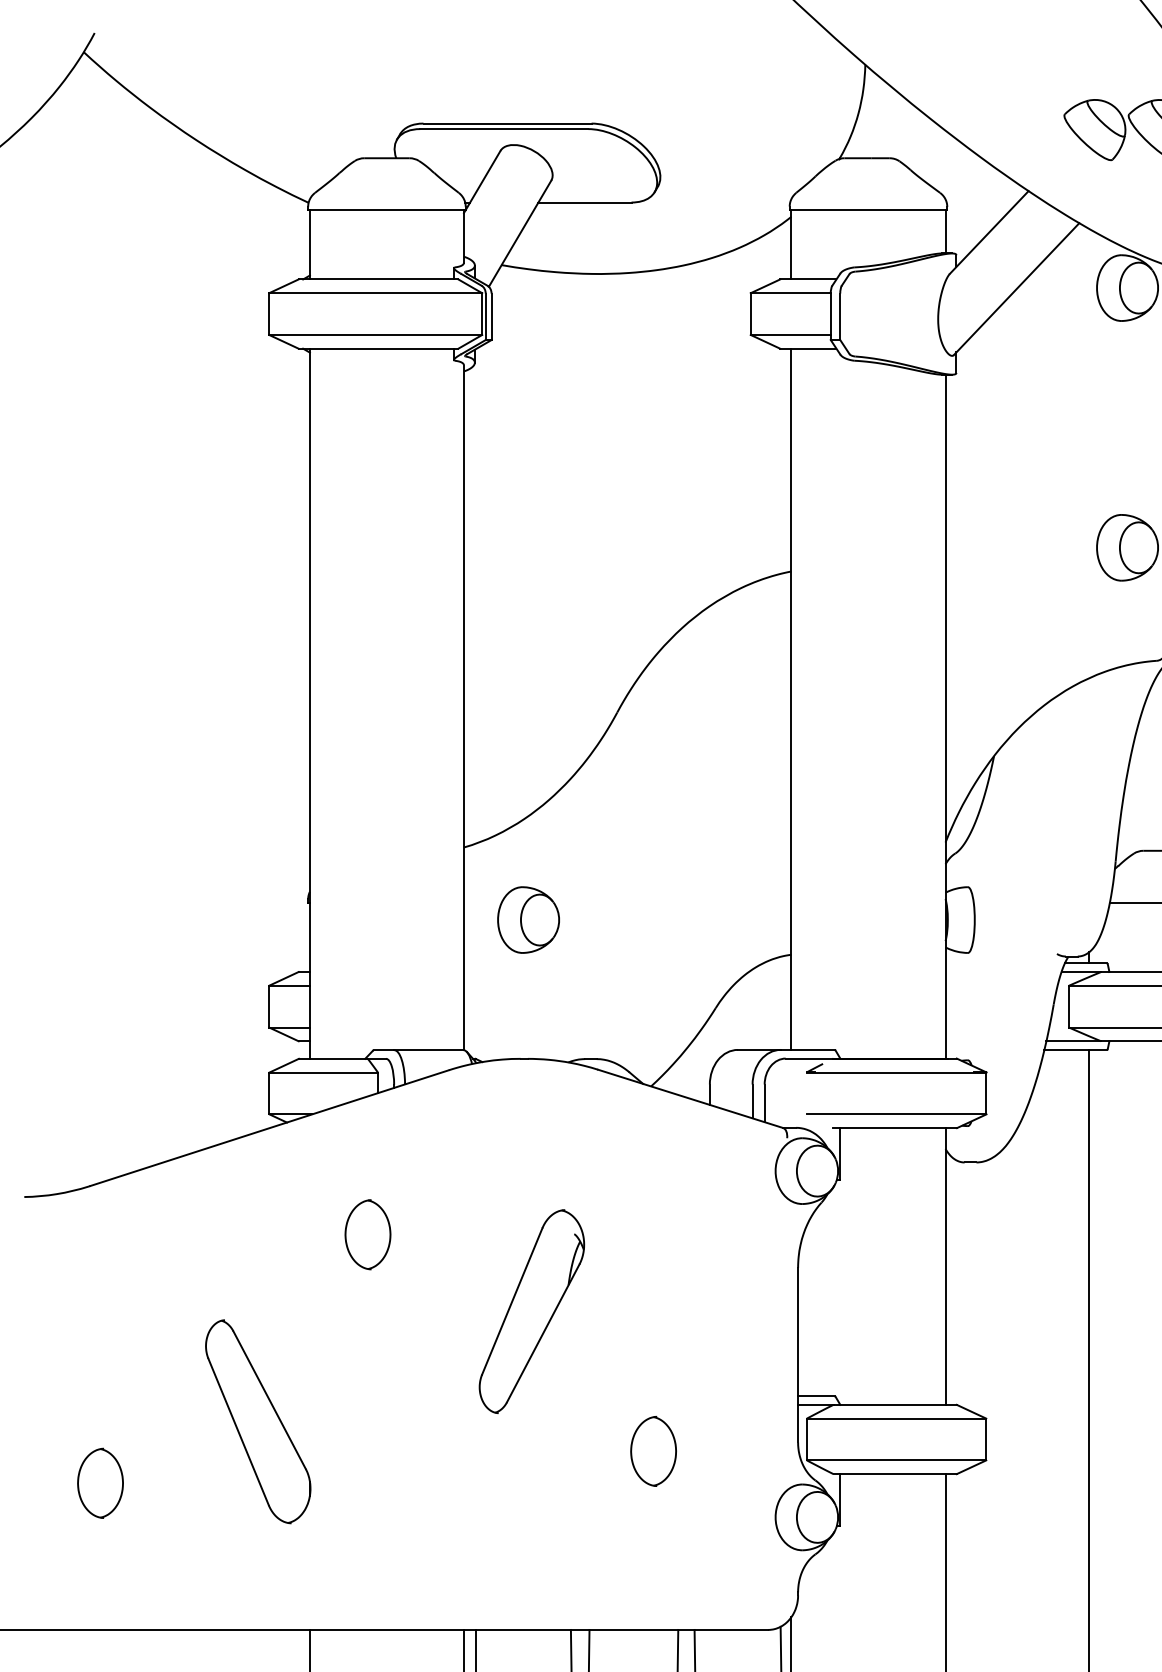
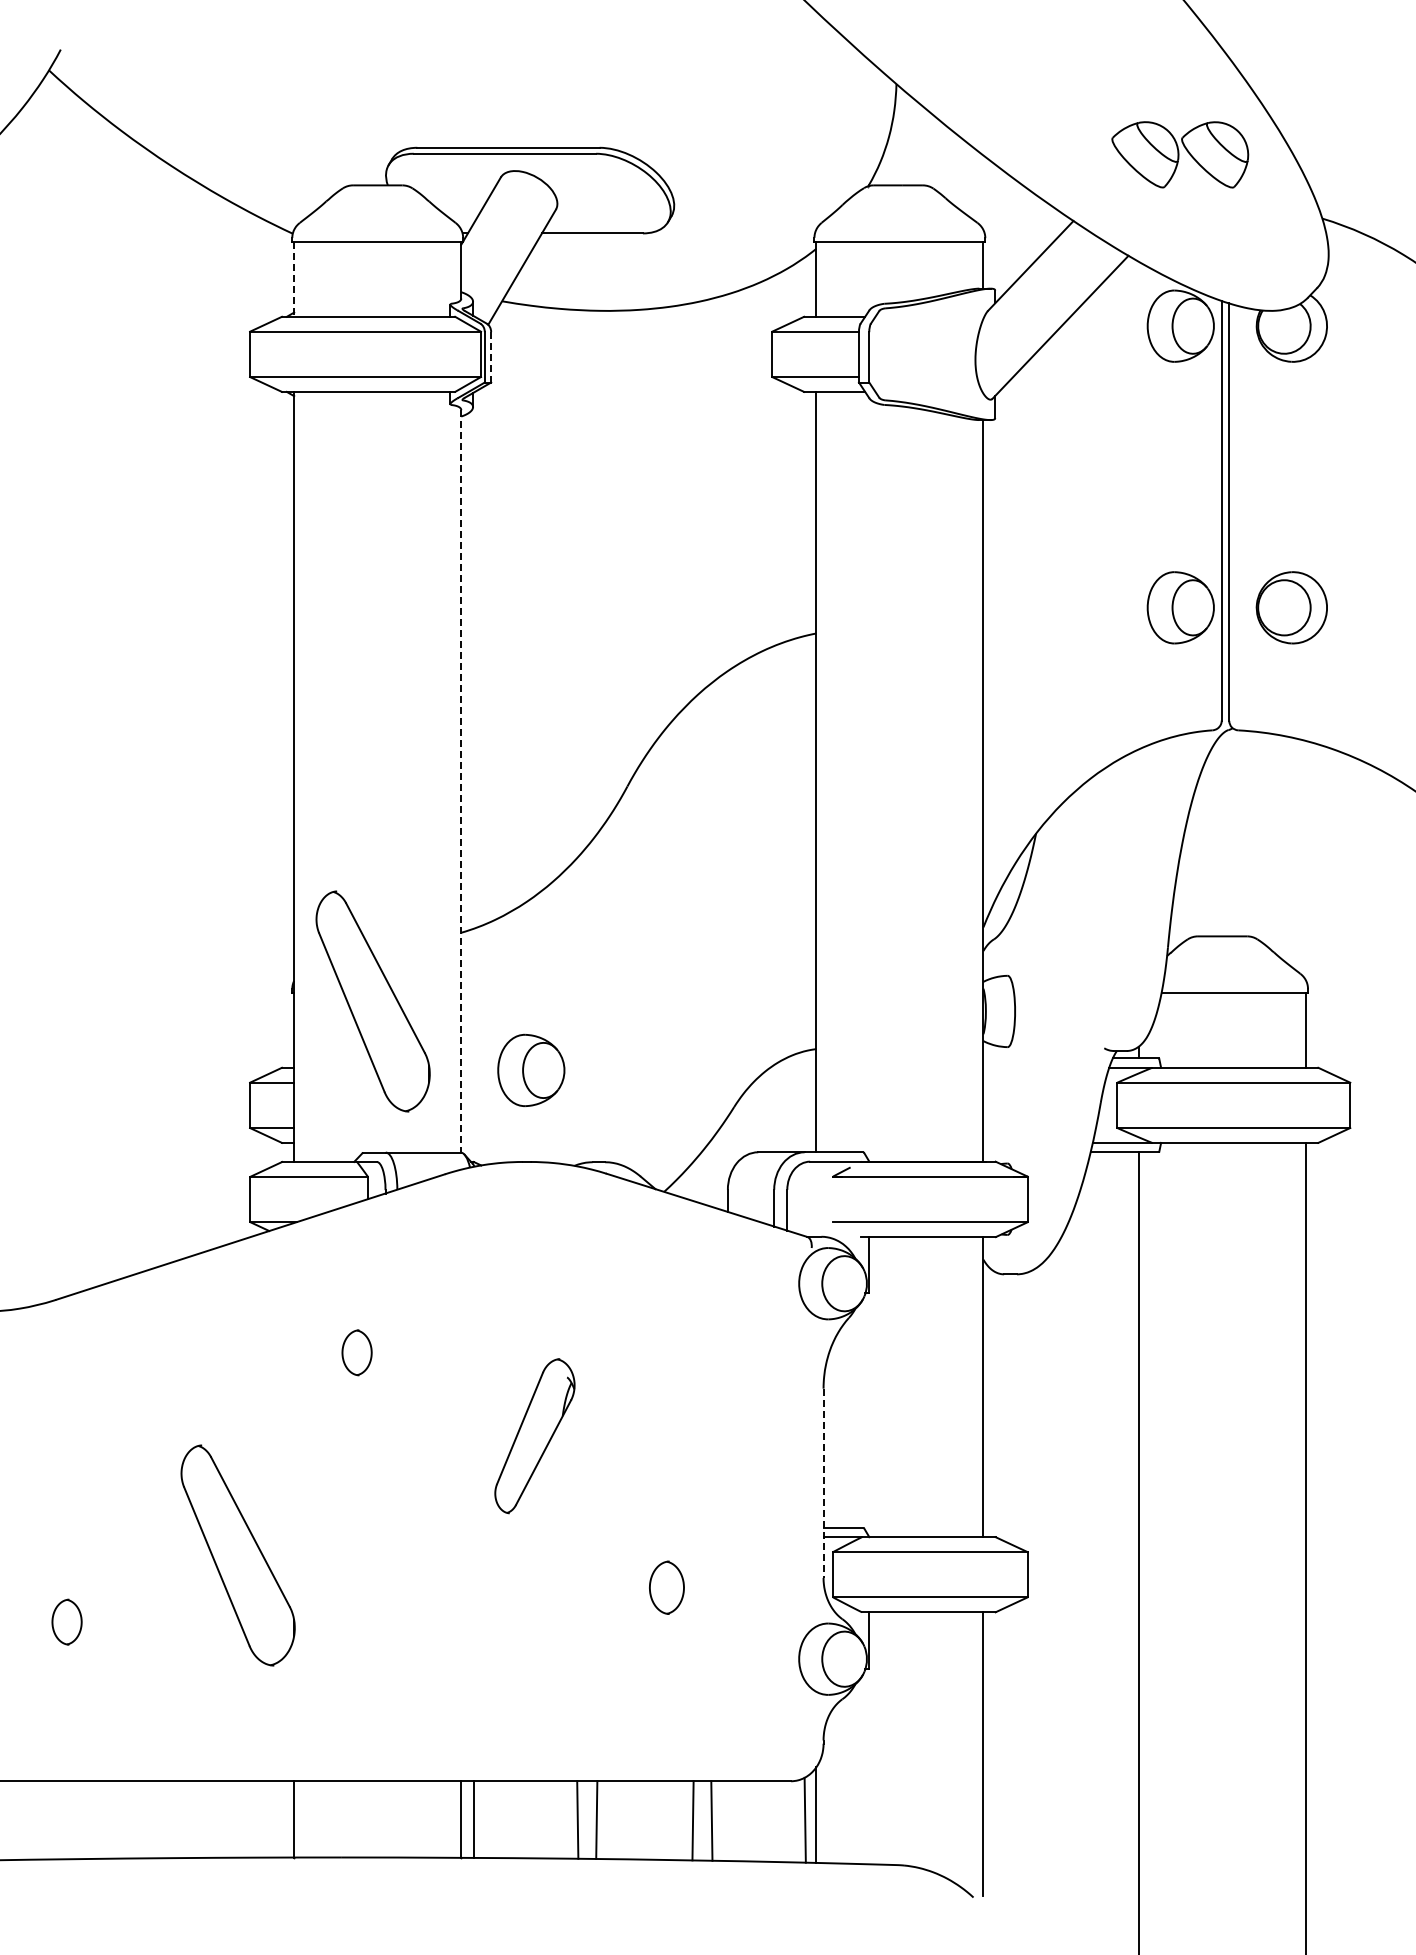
line: (310, 245) -> (294, 279), solid -> dashed
line: (491, 316) -> (491, 357), solid -> dashed
line: (464, 707) -> (461, 781), solid -> dashed
part: (382, 910) -> (372, 1001), added
part: (528, 919) -> (531, 1069), moved
part: (367, 1234) -> (356, 1352), size x0.6
part: (531, 1312) -> (534, 1436), size x0.7
line: (798, 1355) -> (823, 1483), solid -> dashed
part: (653, 1451) -> (666, 1587), size x0.7
part: (99, 1482) -> (66, 1621), size x0.6

